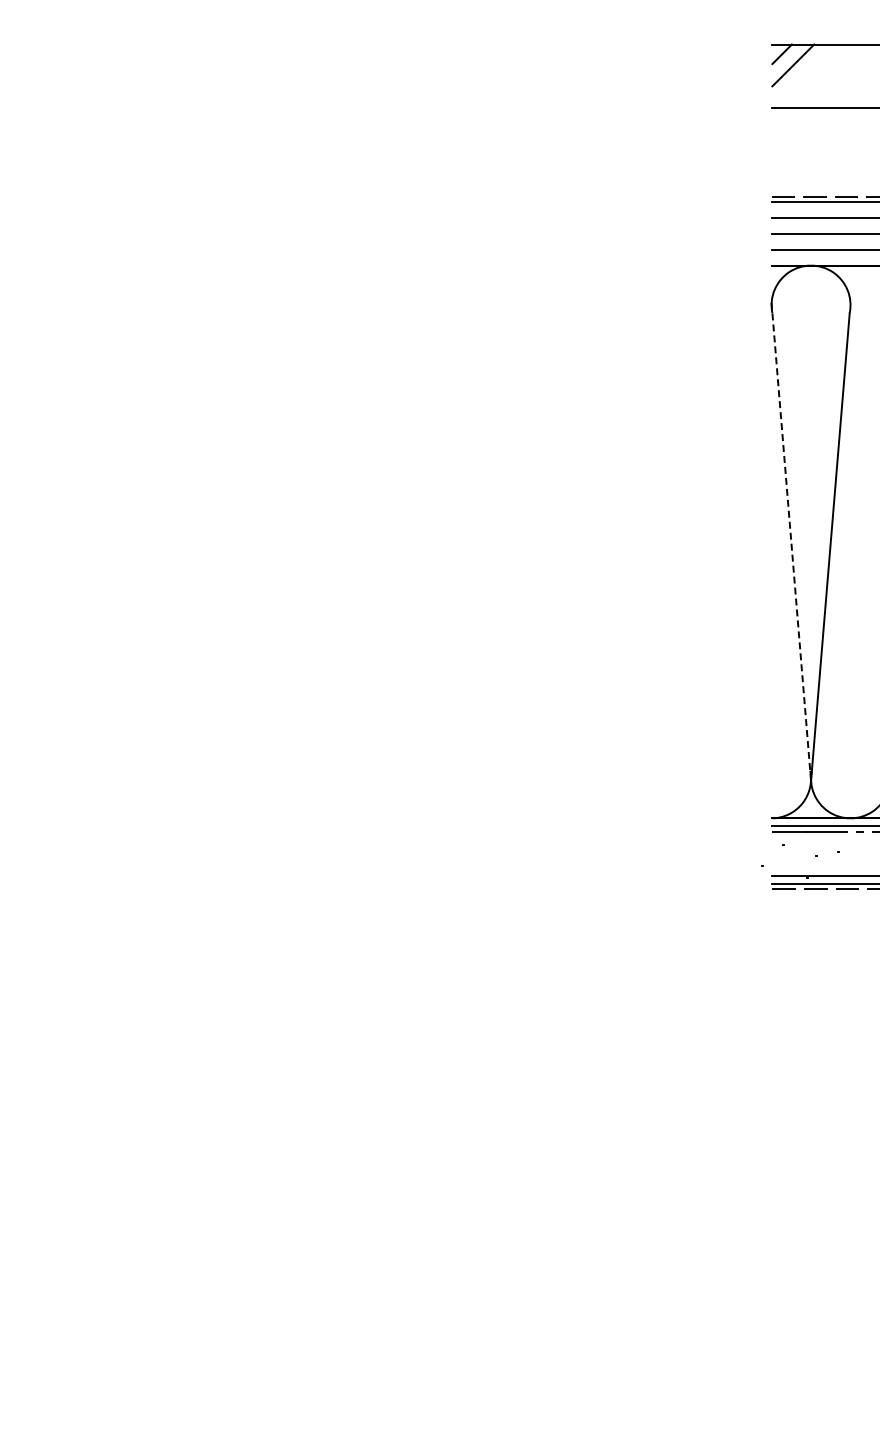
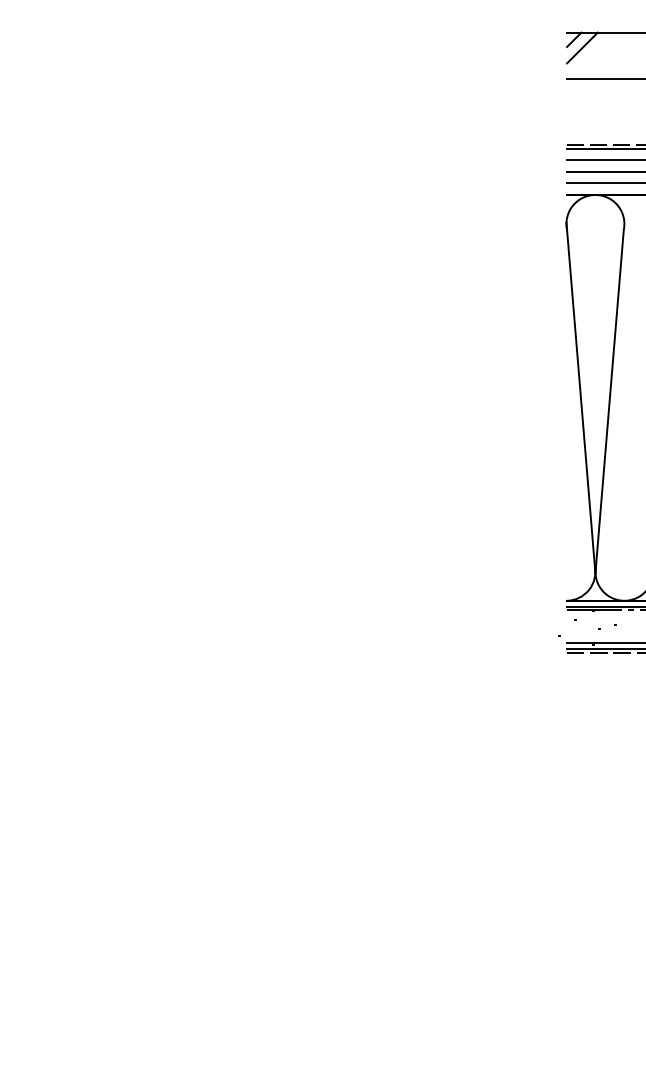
line: (791, 541) -> (581, 397), dashed -> solid

